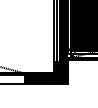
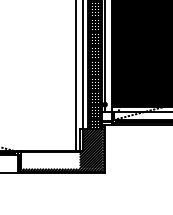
hatch: (40, 77) -> (49, 160), removed

